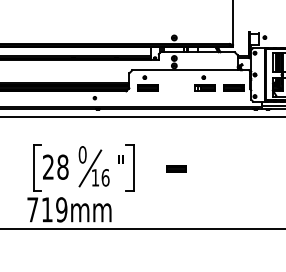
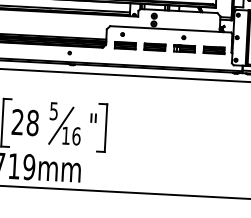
text: (82, 154) -> (53, 110), 0 -> 5
part: (176, 168) -> (154, 46), moved

